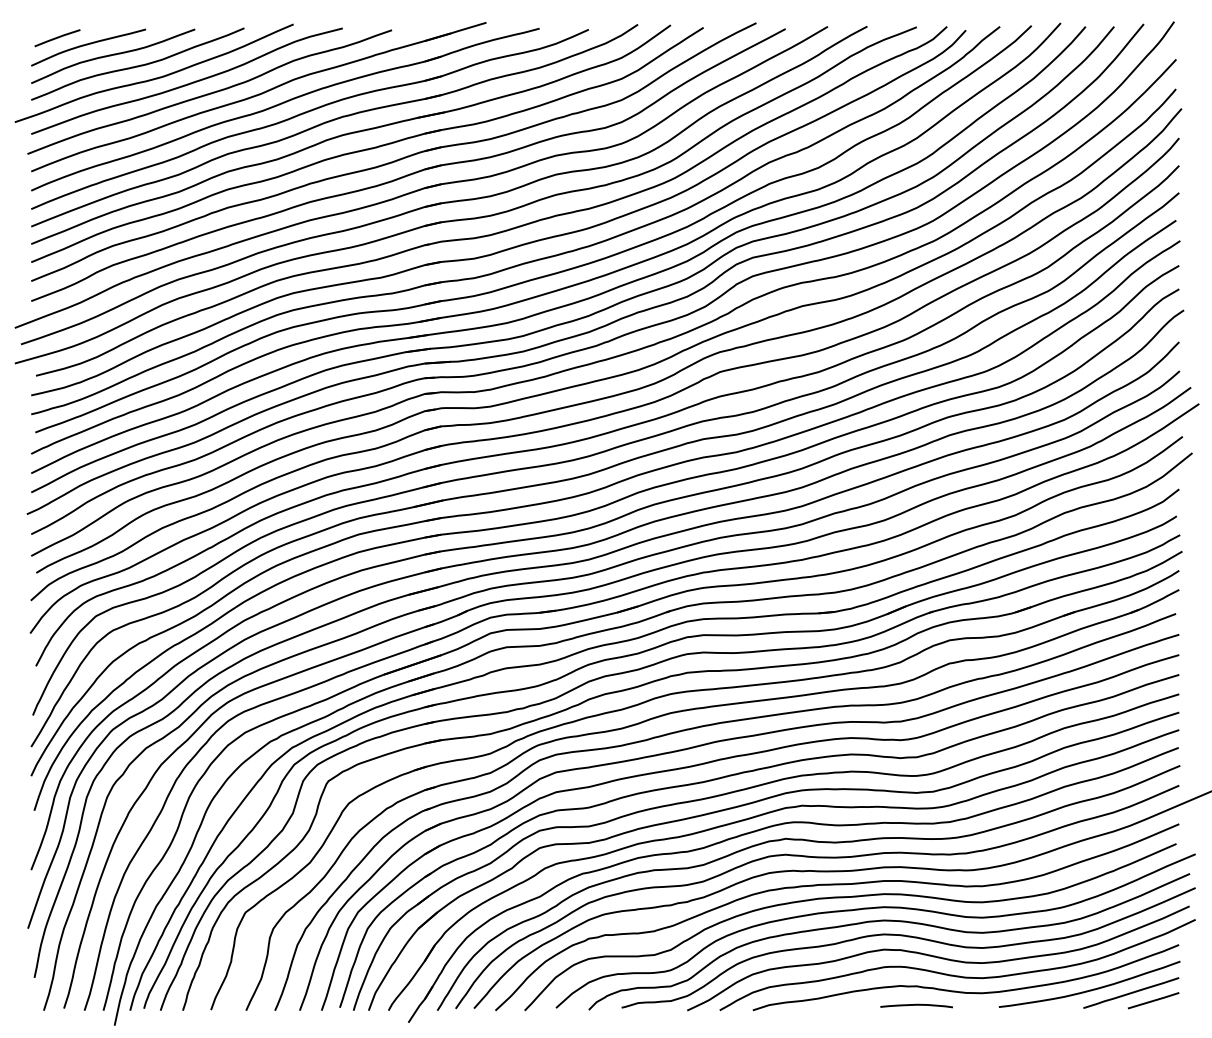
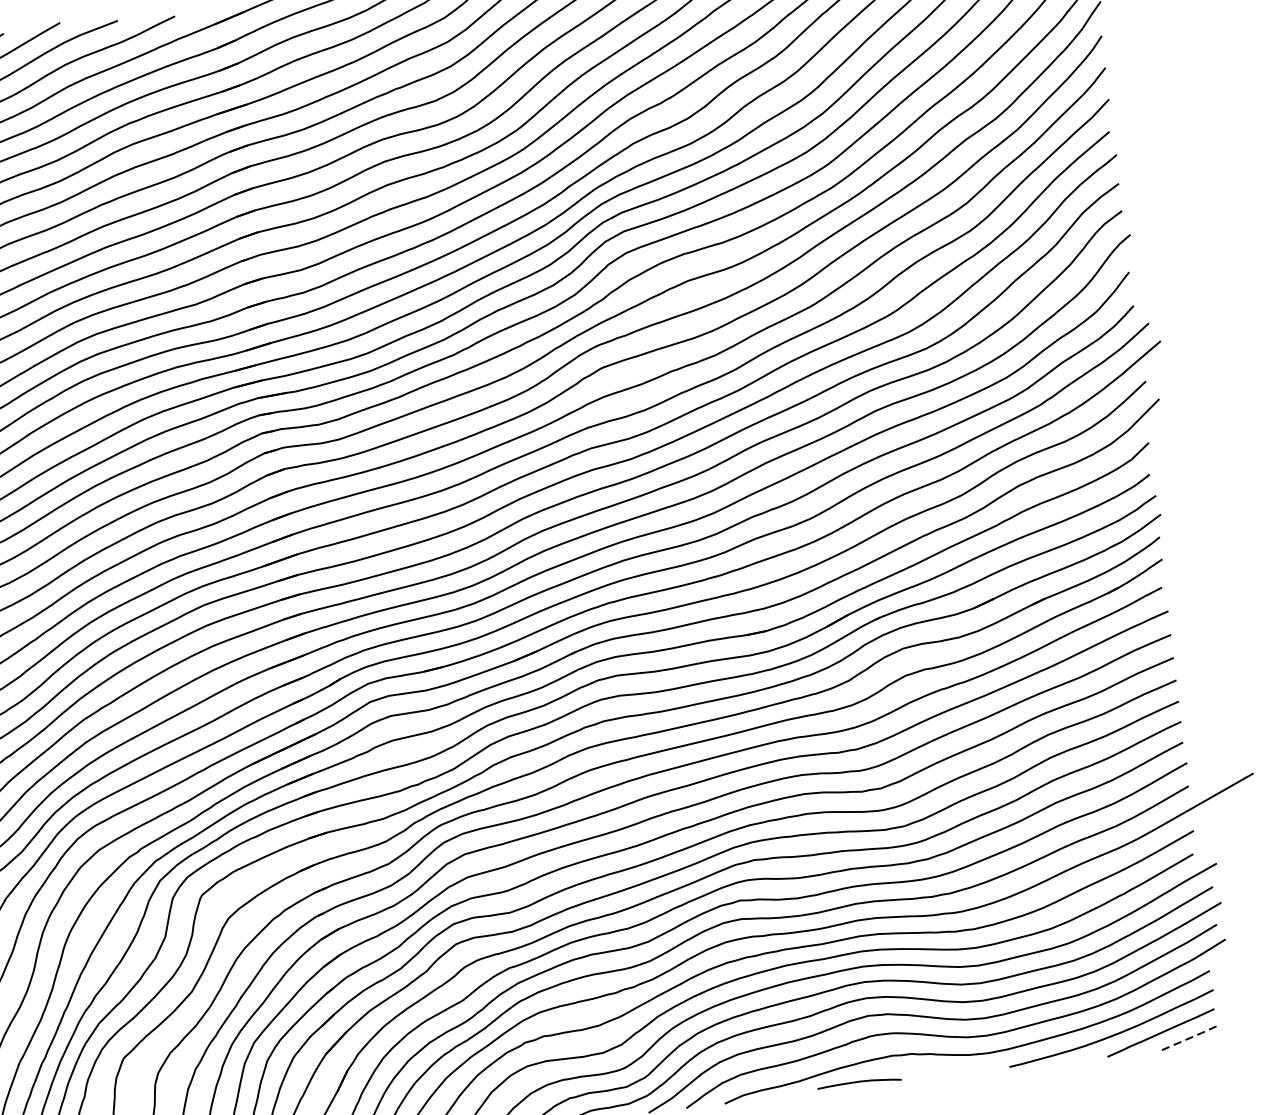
line: (1154, 1000) -> (1188, 1038), solid -> dashed
curve: (916, 1005) -> (859, 1082), moved

